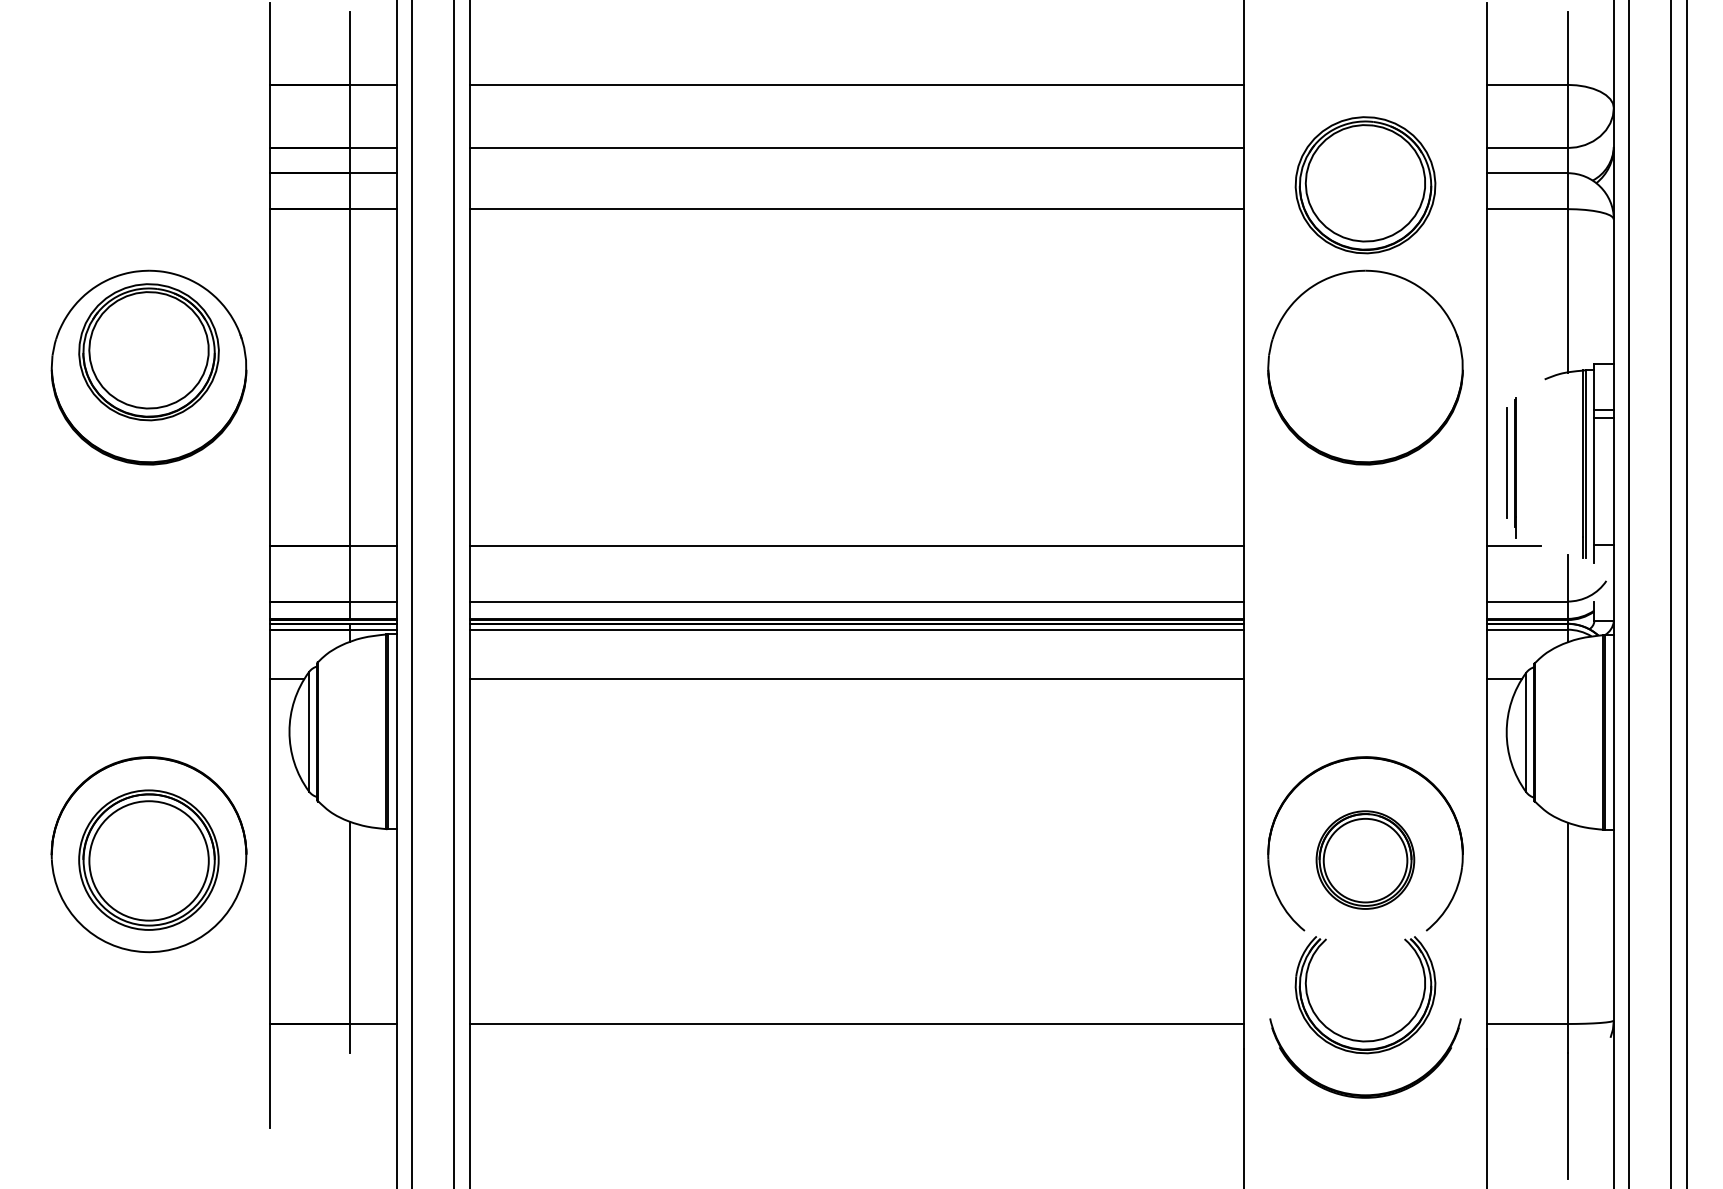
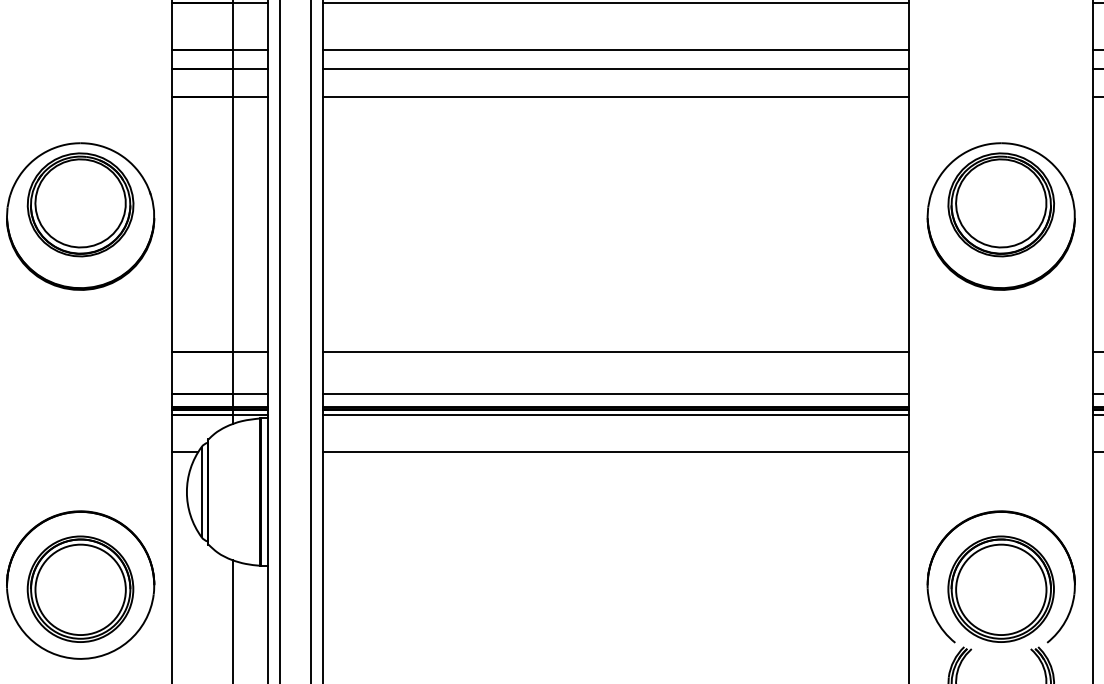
line: (856, 173) -> (616, 69), added
part: (1365, 185) -> (1001, 205), moved
part: (1365, 859) -> (1001, 588), size x1.43

